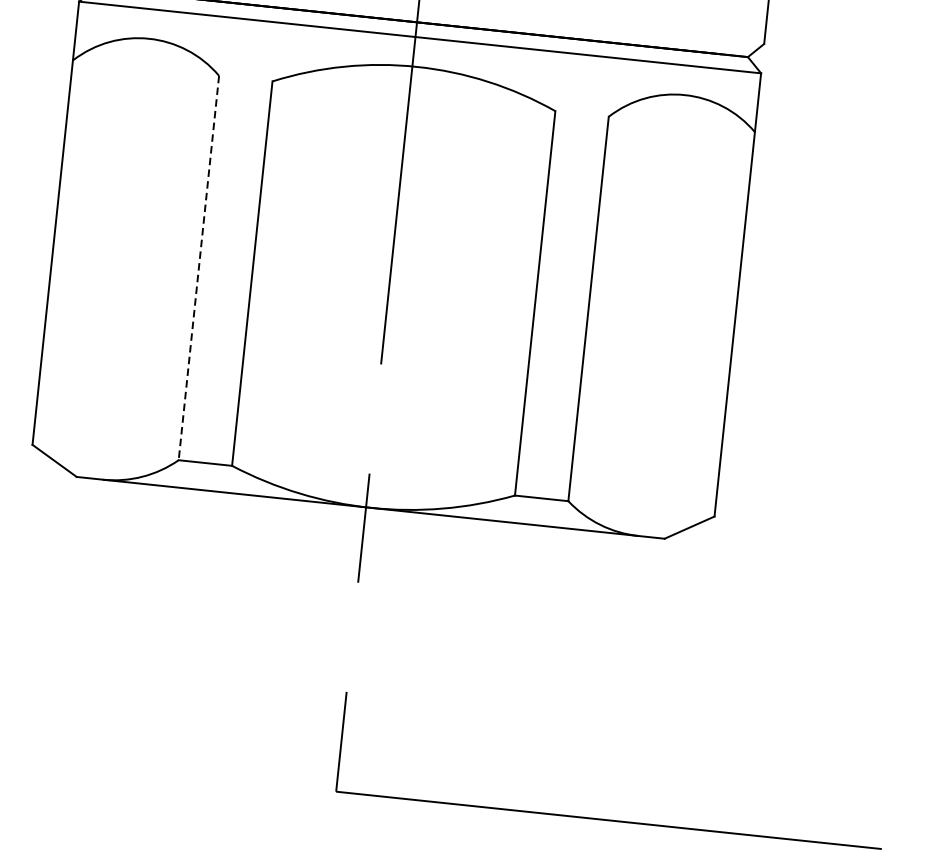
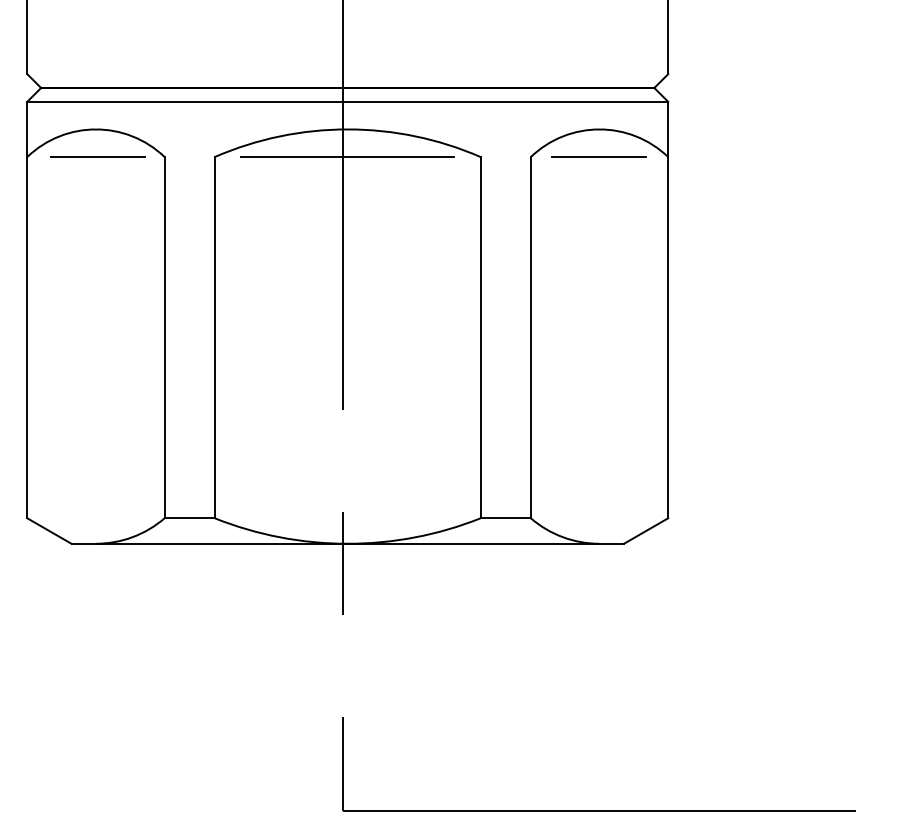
line: (147, 68) -> (97, 157), added
line: (412, 96) -> (346, 157), added
line: (680, 123) -> (598, 156), added
line: (198, 267) -> (164, 337), dashed -> solid

